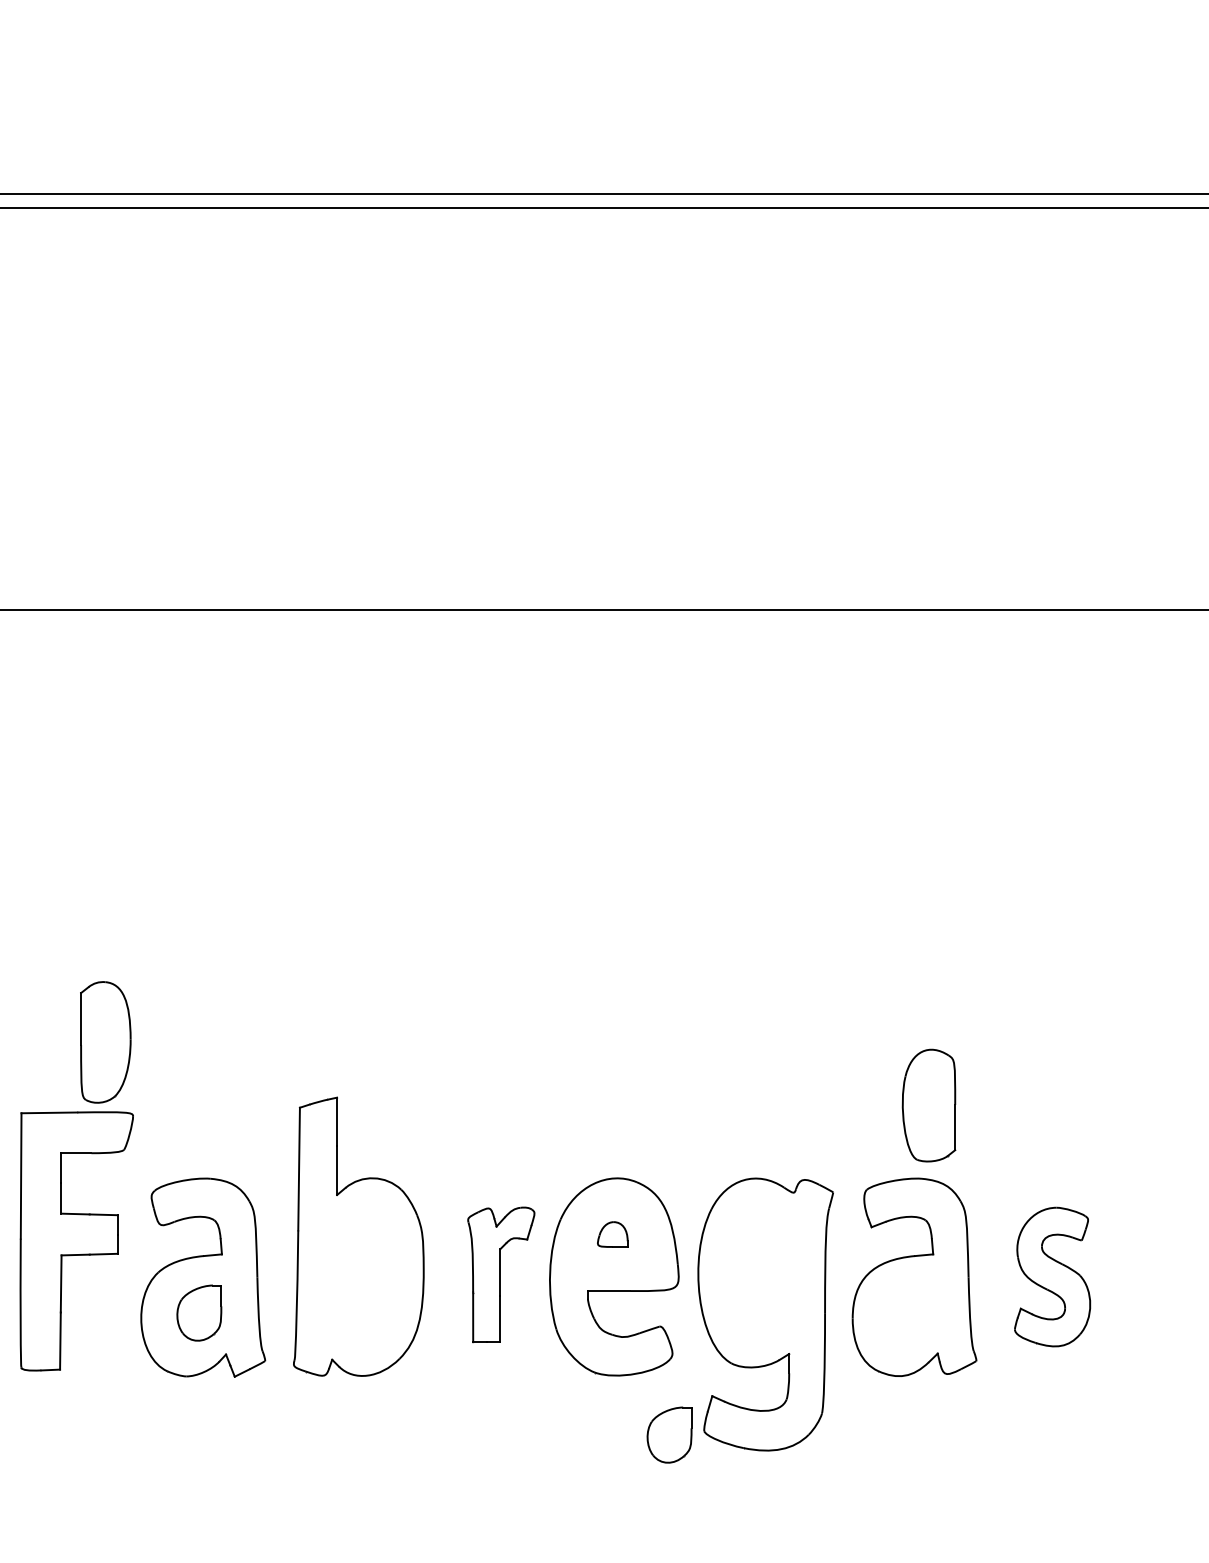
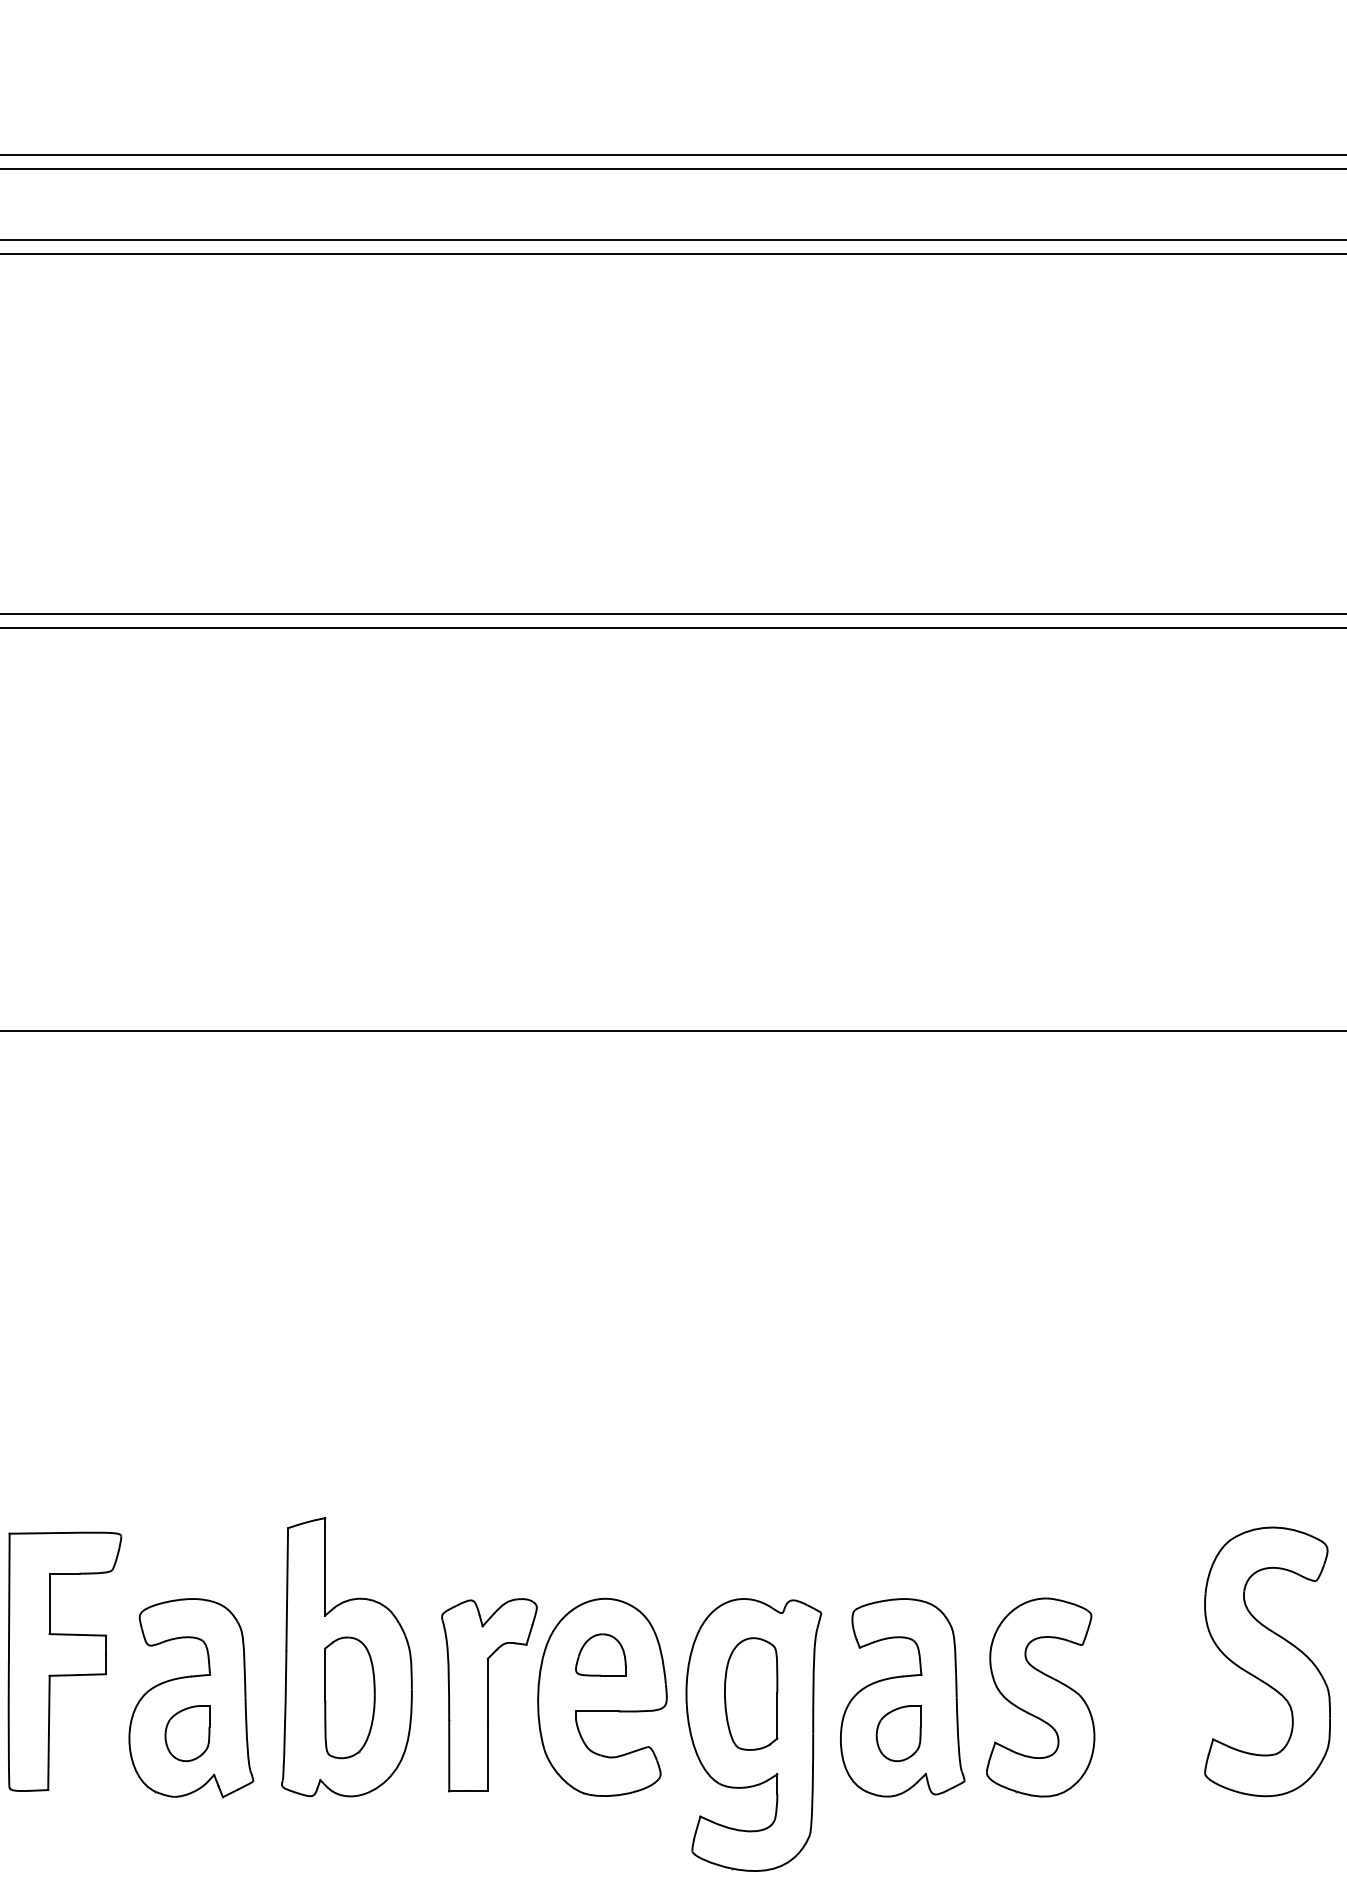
part: (105, 1042) -> (349, 1697), moved
part: (929, 1105) -> (751, 1693), moved
part: (612, 1234) -> (600, 1654), size x1.67
part: (501, 1275) -> (489, 1695), size x1.43
part: (1052, 1277) -> (1040, 1697), size x1.43
part: (669, 1435) -> (898, 1733), moved

